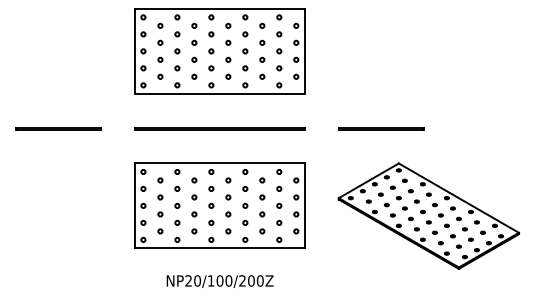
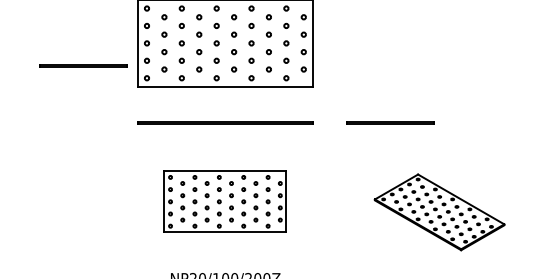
line: (58, 128) -> (83, 66), moved
part: (219, 205) -> (225, 201), size x0.7
part: (428, 215) -> (439, 211), size x0.7

